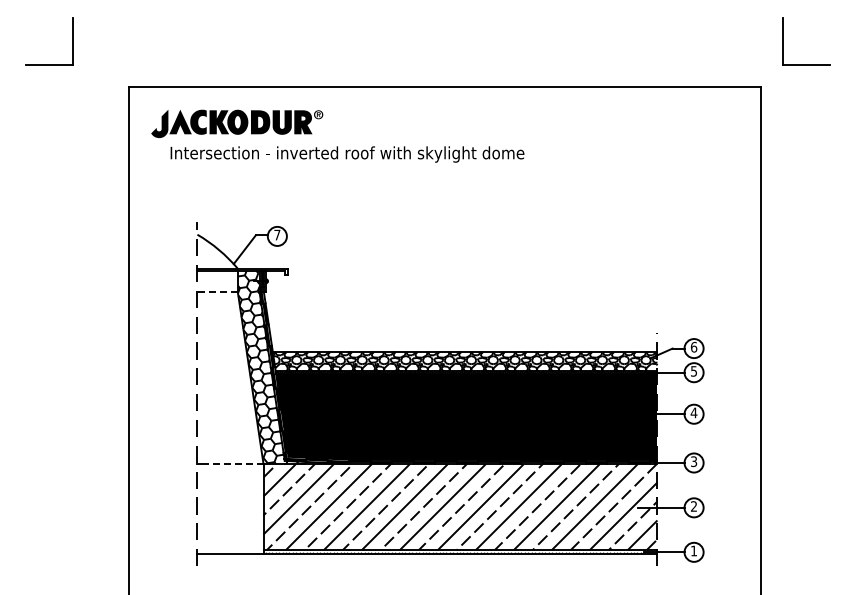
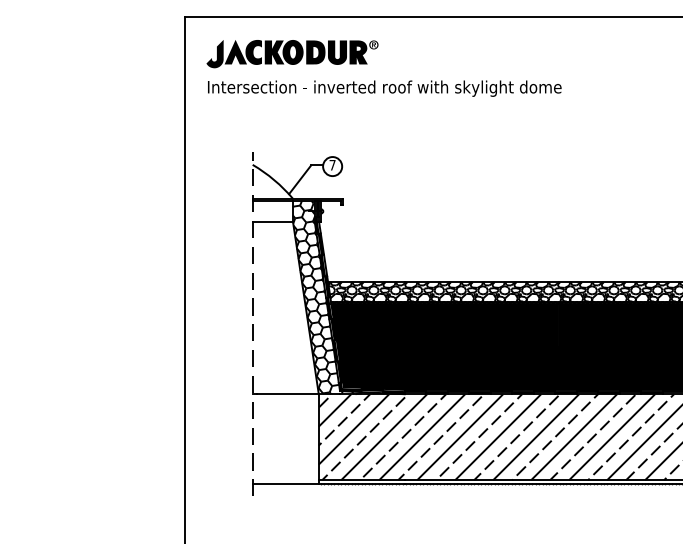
text: (347, 154) -> (384, 88), moved
line: (217, 292) -> (272, 222), dashed -> solid
line: (232, 464) -> (287, 394), dashed -> solid

